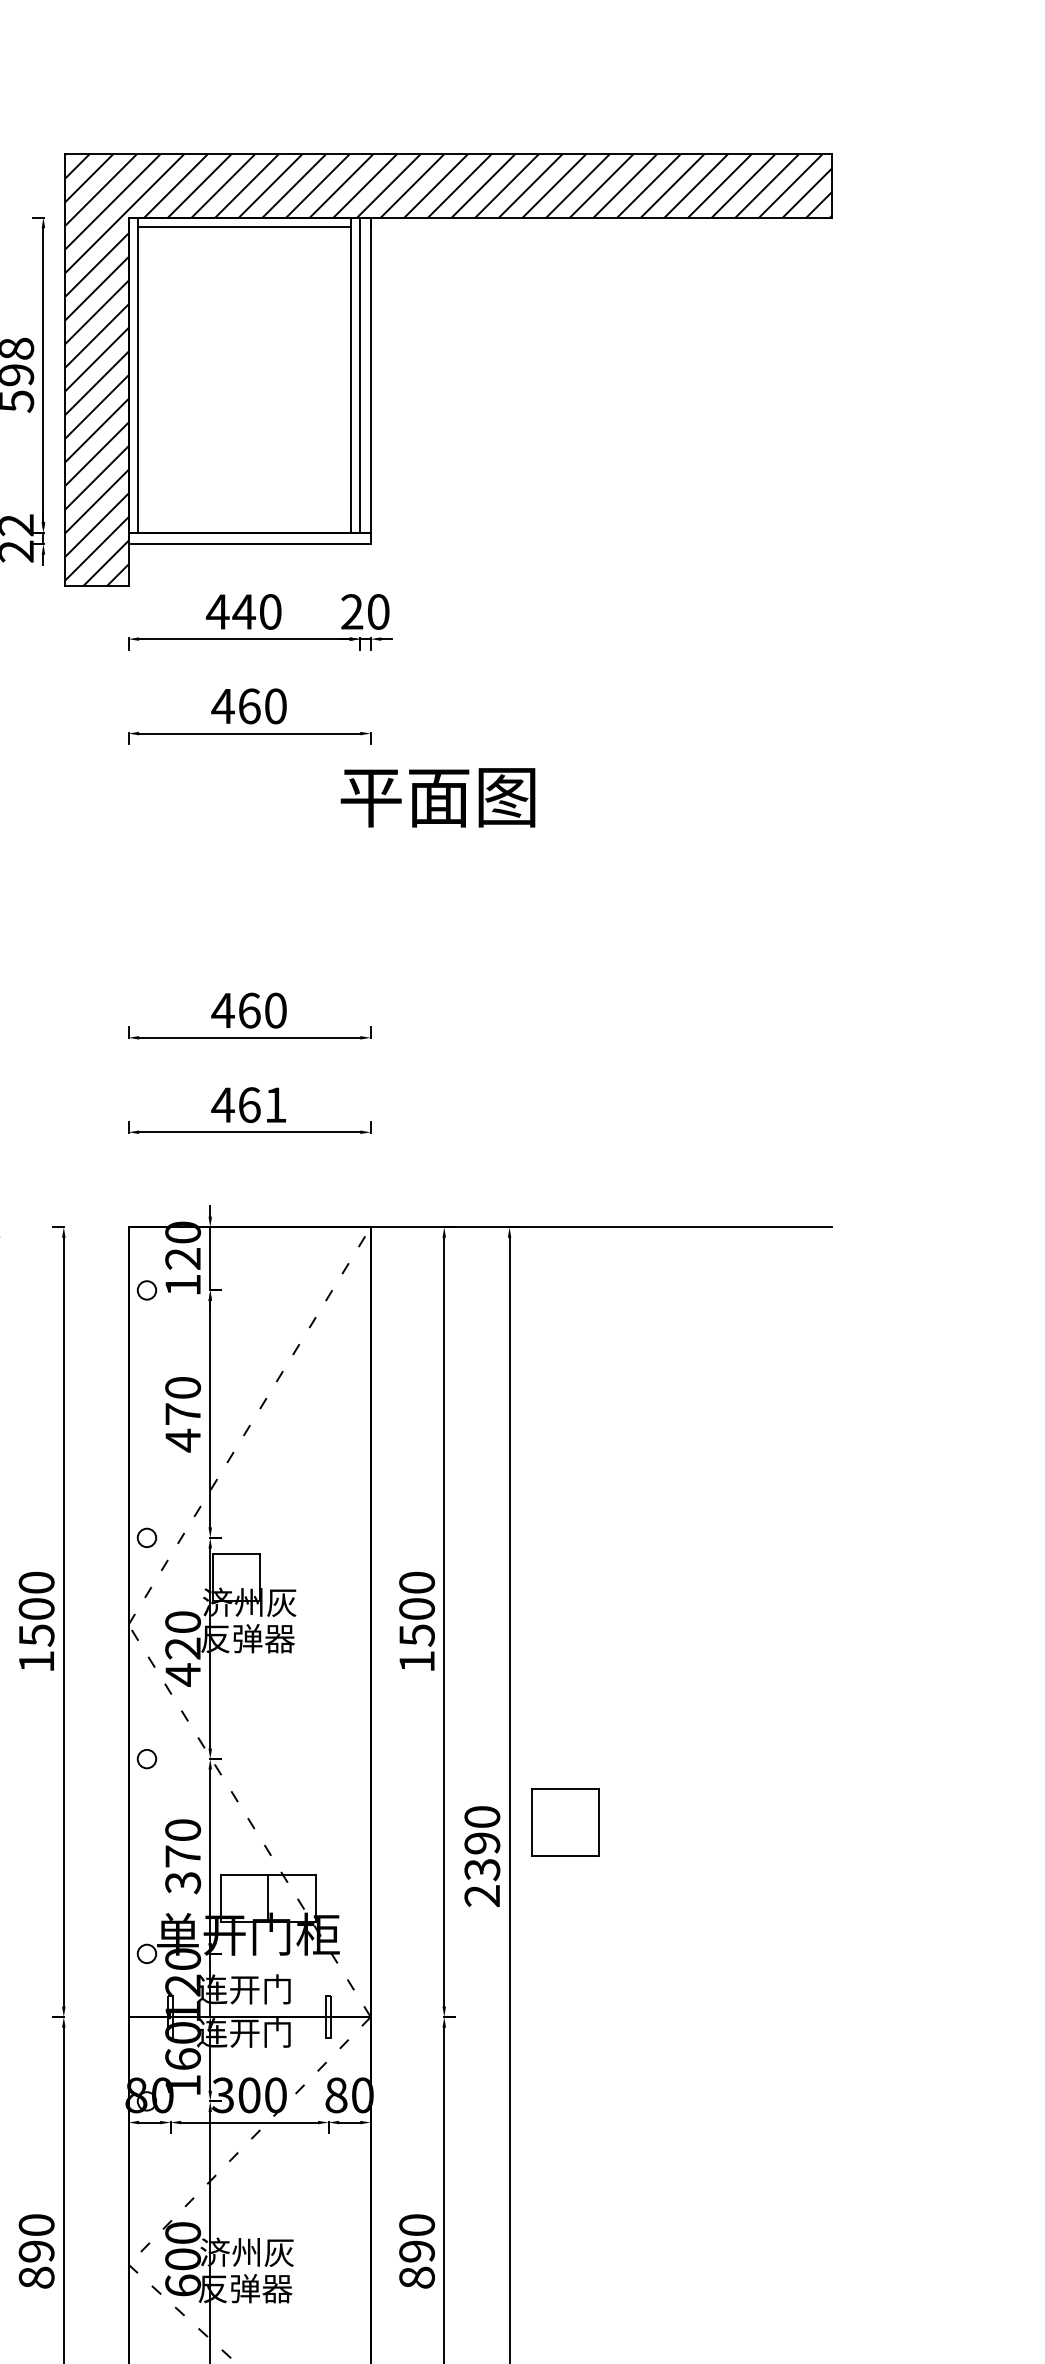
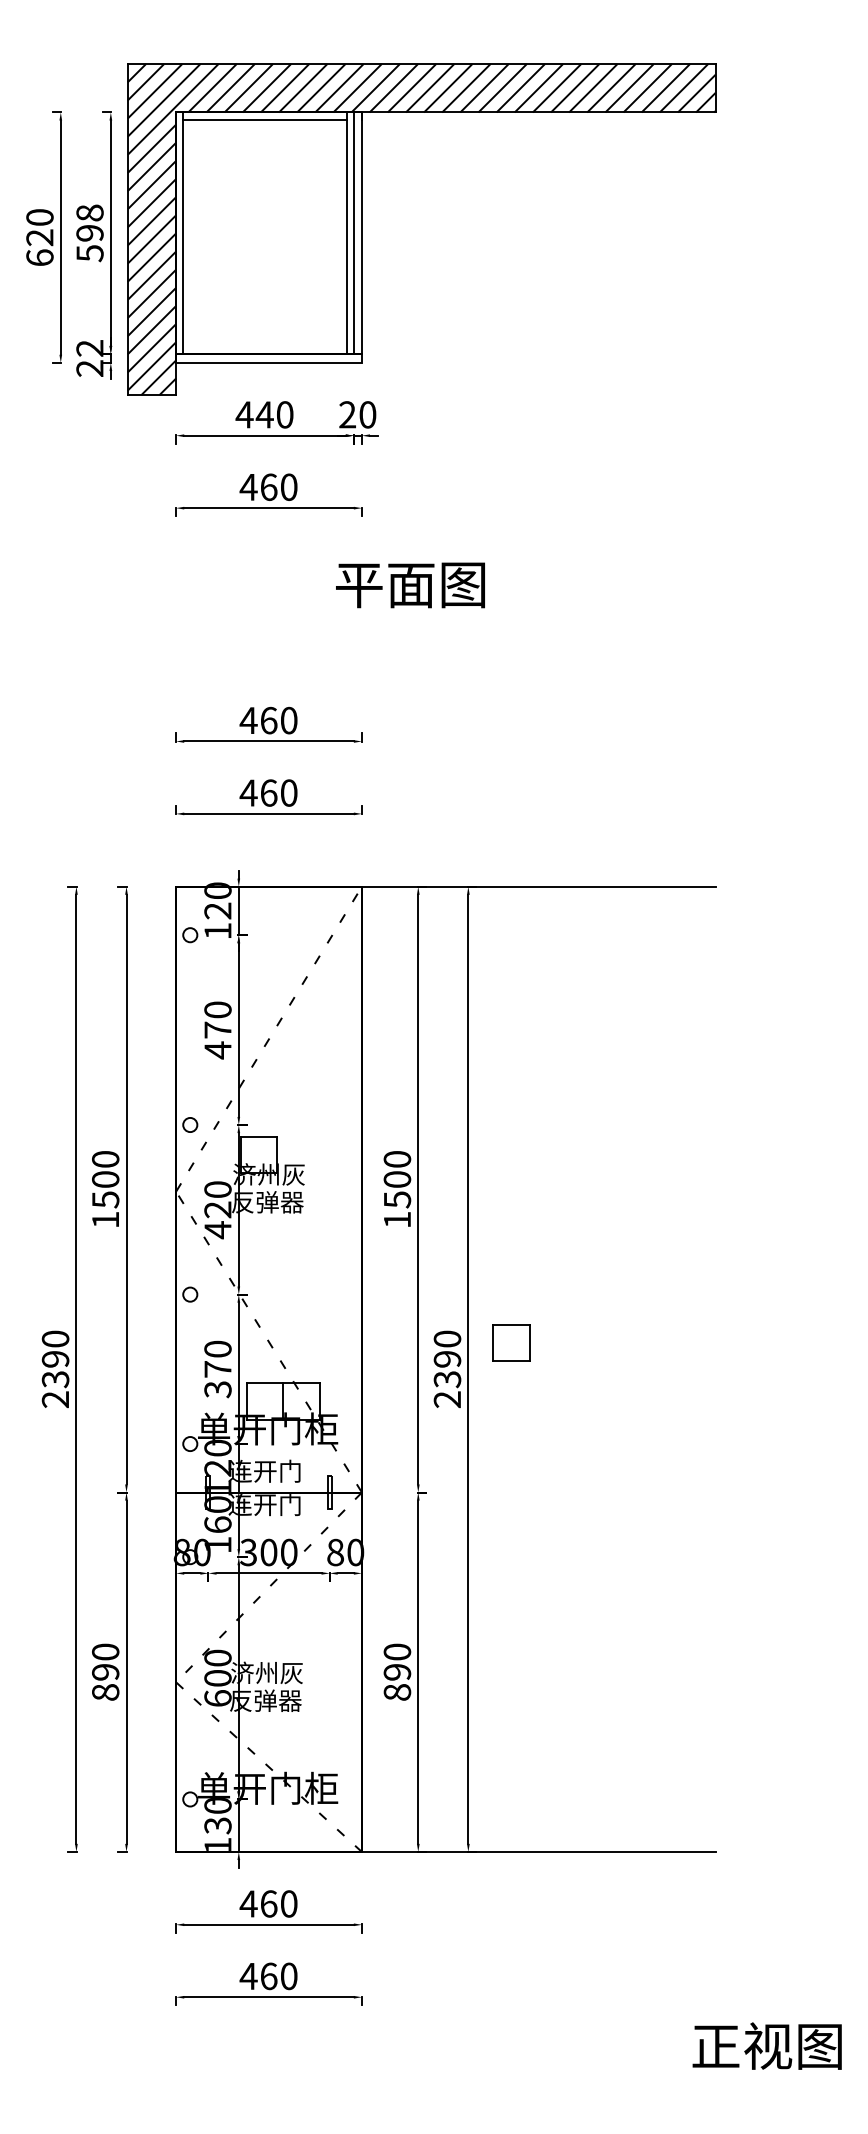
text: (438, 797) -> (410, 585), moved
text: (276, 1104) -> (289, 792), 461 -> 460
part: (565, 1821) -> (511, 1342), size x0.71

